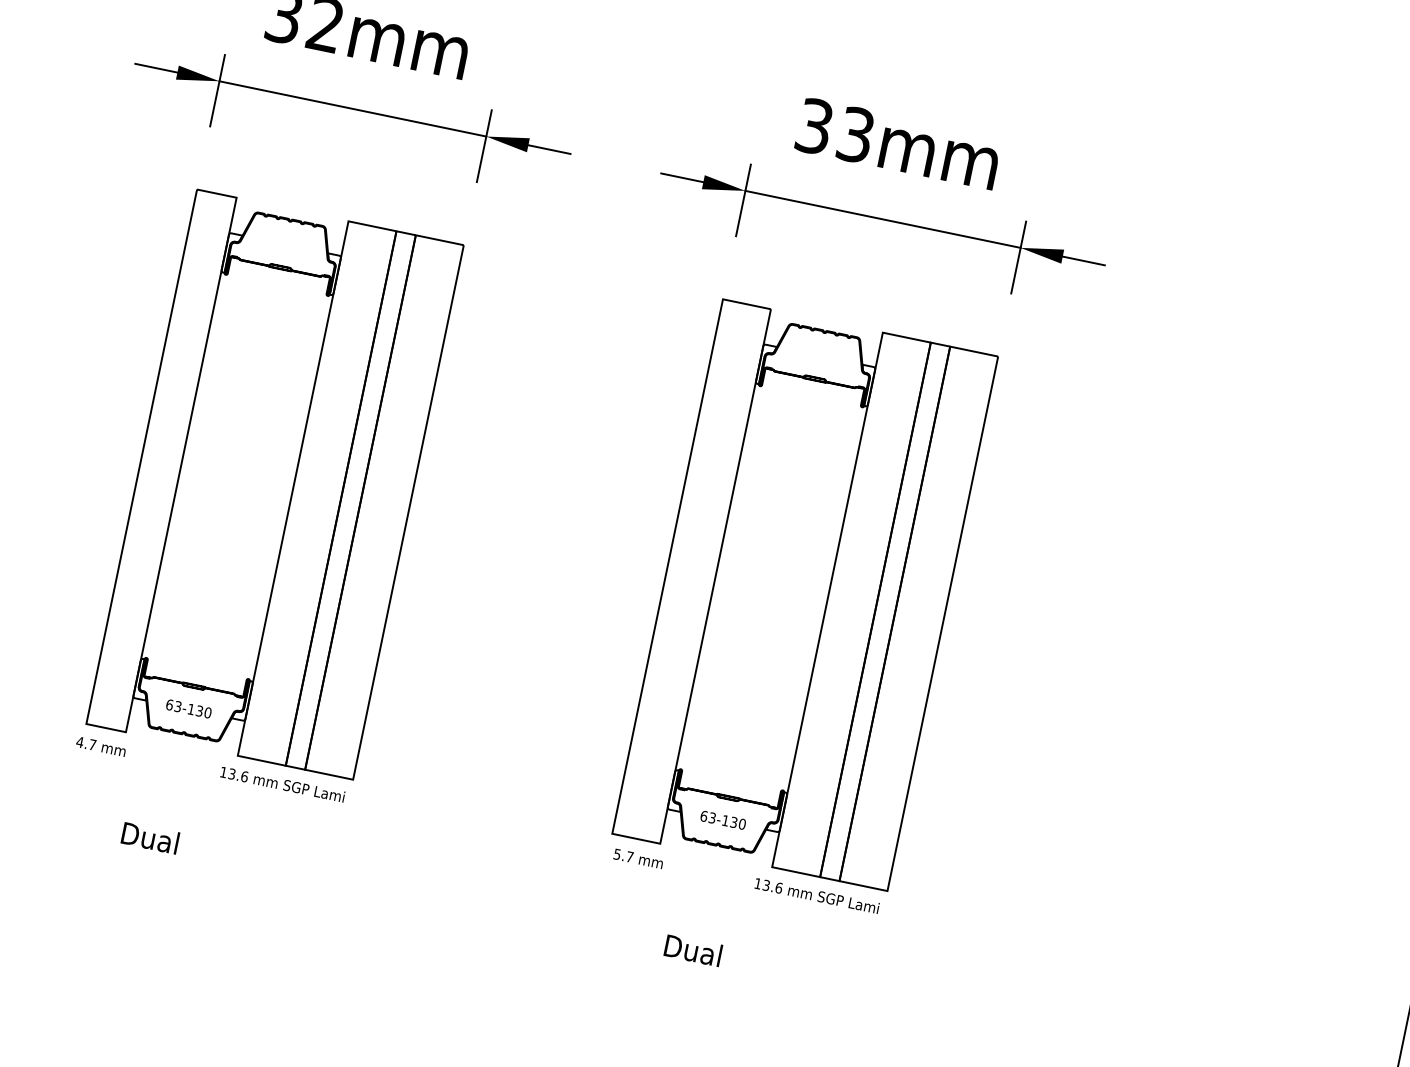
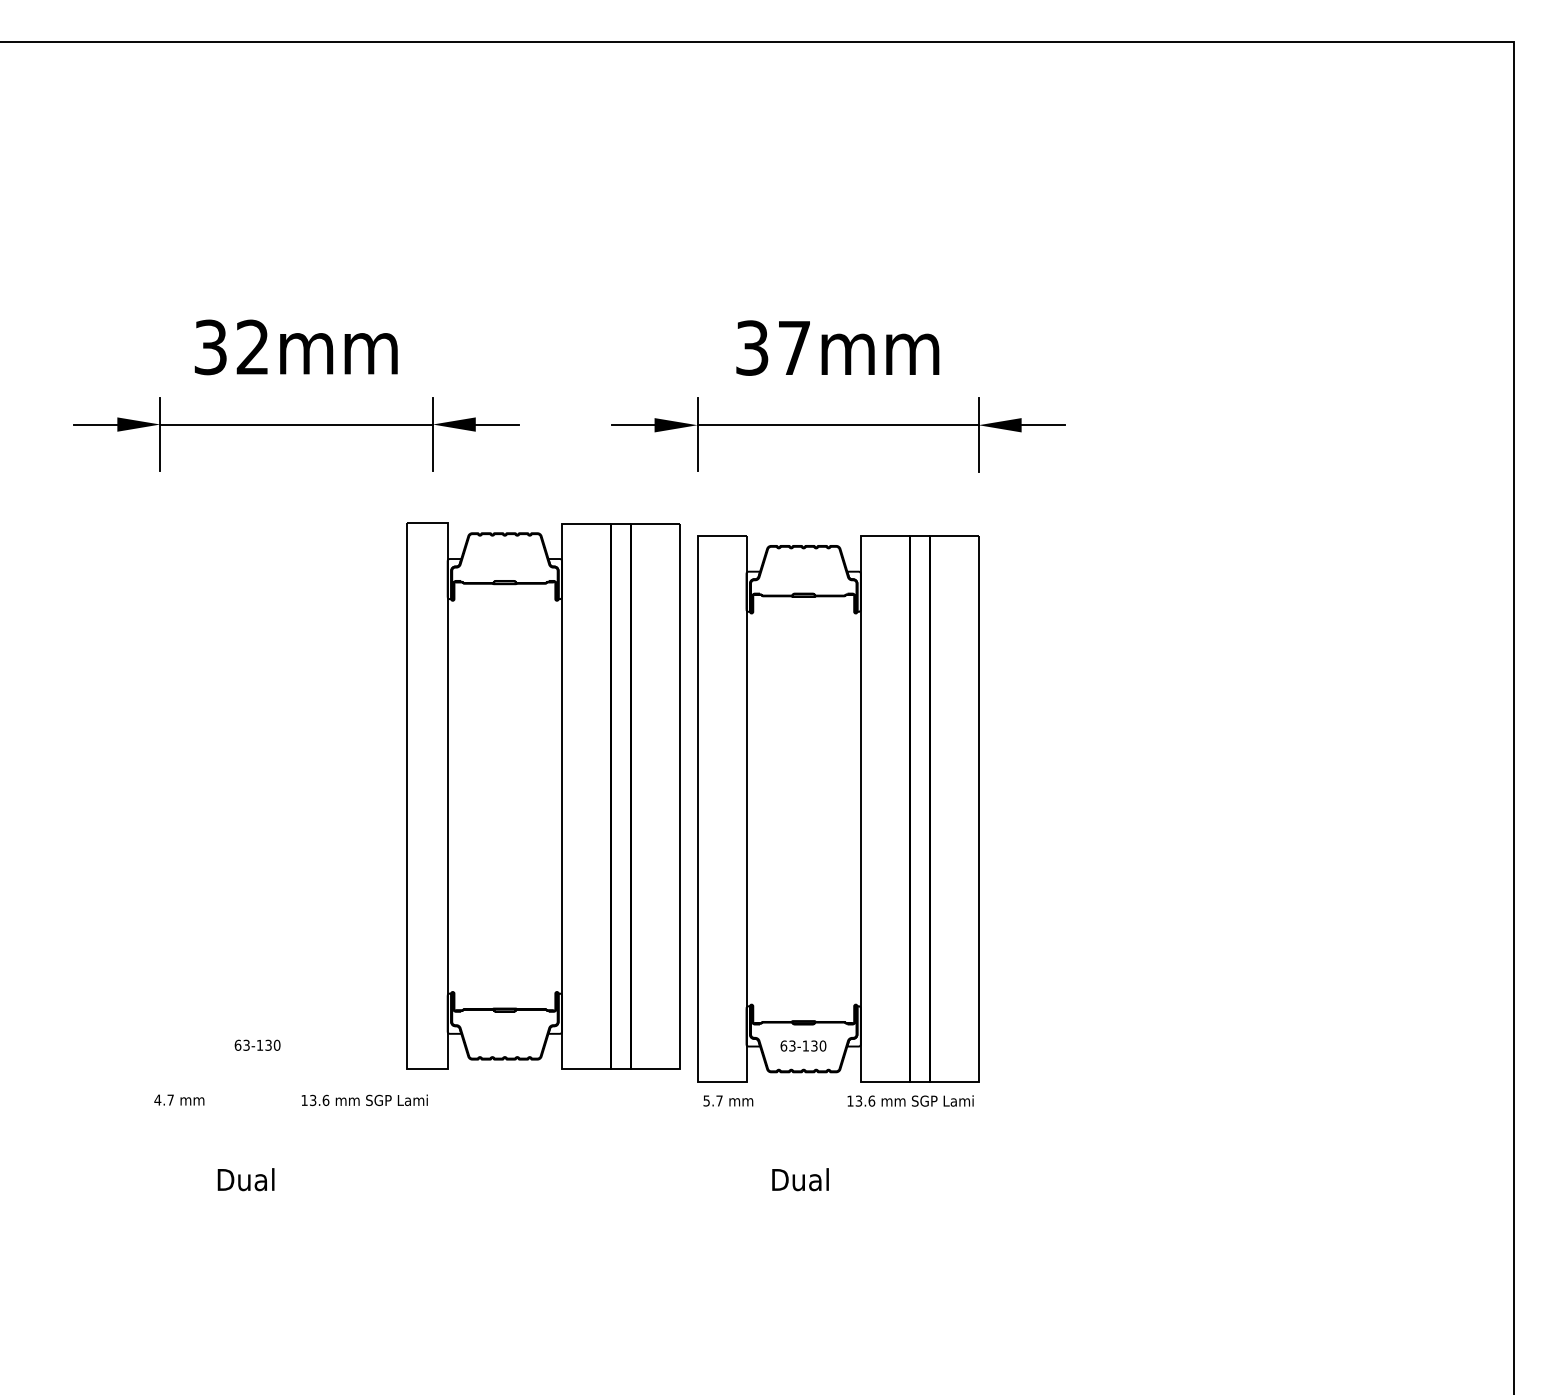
text: (856, 134) -> (794, 347), 33mm -> 37mm
part: (275, 483) -> (543, 795), moved

